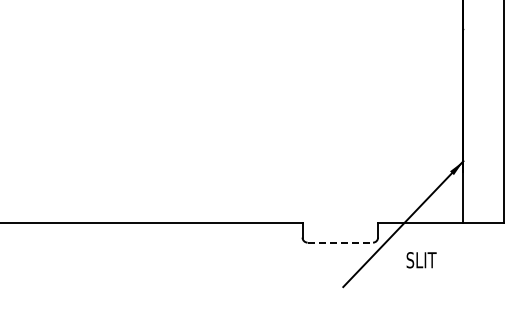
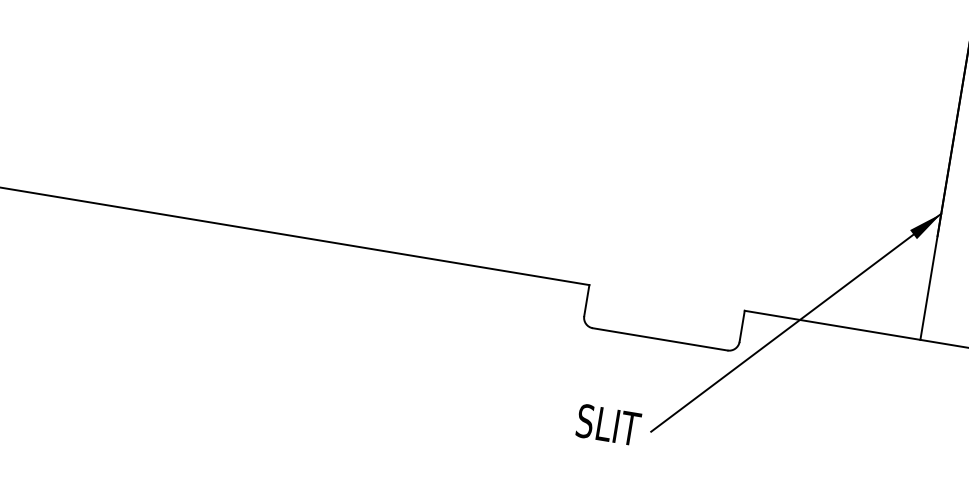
line: (340, 242) -> (660, 339), dashed -> solid
text: (421, 260) -> (608, 425), moved

